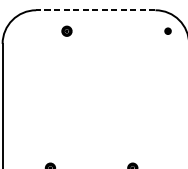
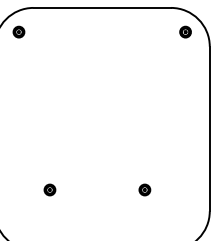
line: (96, 9) -> (102, 7), dashed -> solid
part: (66, 30) -> (18, 31), moved
part: (168, 30) -> (185, 31), size x1.67

